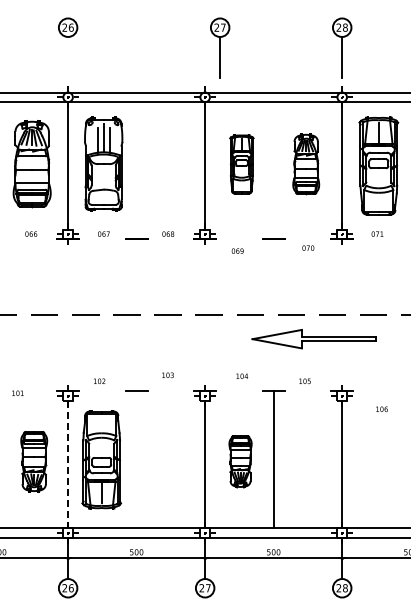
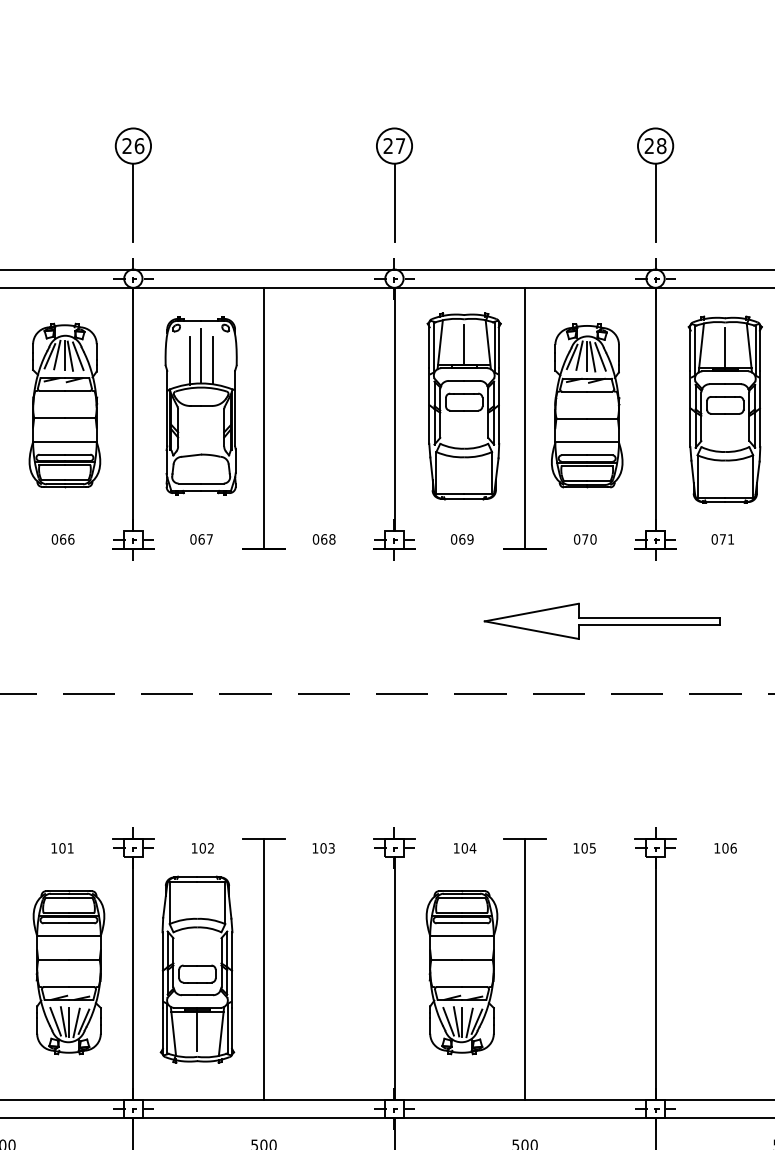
part: (220, 47) -> (395, 183), moved
line: (68, 57) -> (134, 202), added
part: (241, 164) -> (463, 406), size x1.67
part: (305, 164) -> (585, 406), size x1.43
line: (136, 170) -> (263, 418), added
line: (273, 170) -> (524, 418), added
text: (308, 247) -> (585, 538), moved
text: (237, 250) -> (461, 538), moved
part: (313, 339) -> (600, 621), moved
text: (167, 374) -> (322, 846), moved
text: (241, 375) -> (463, 846), moved
text: (99, 380) -> (202, 846), moved
text: (304, 380) -> (583, 846), moved
text: (17, 392) -> (61, 846), moved
text: (381, 408) -> (724, 846), moved
line: (136, 459) -> (263, 968), added
part: (33, 461) -> (67, 972), size x1.43
part: (240, 461) -> (461, 972), size x1.67
line: (68, 464) -> (134, 978), dashed -> solid

